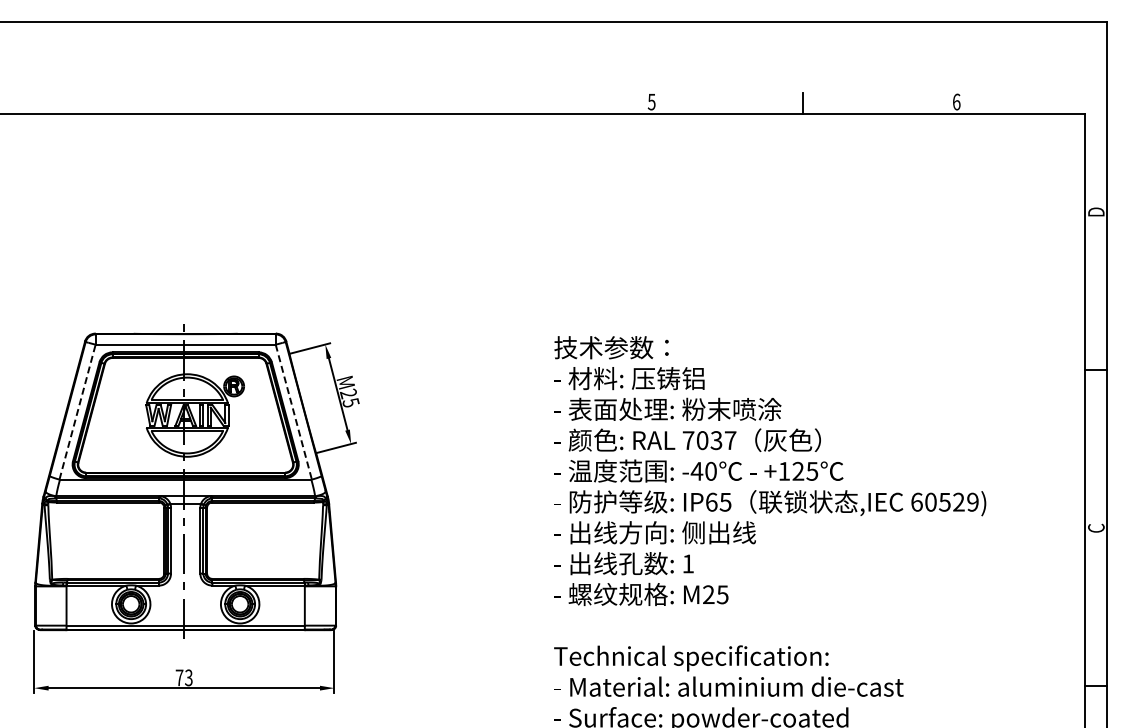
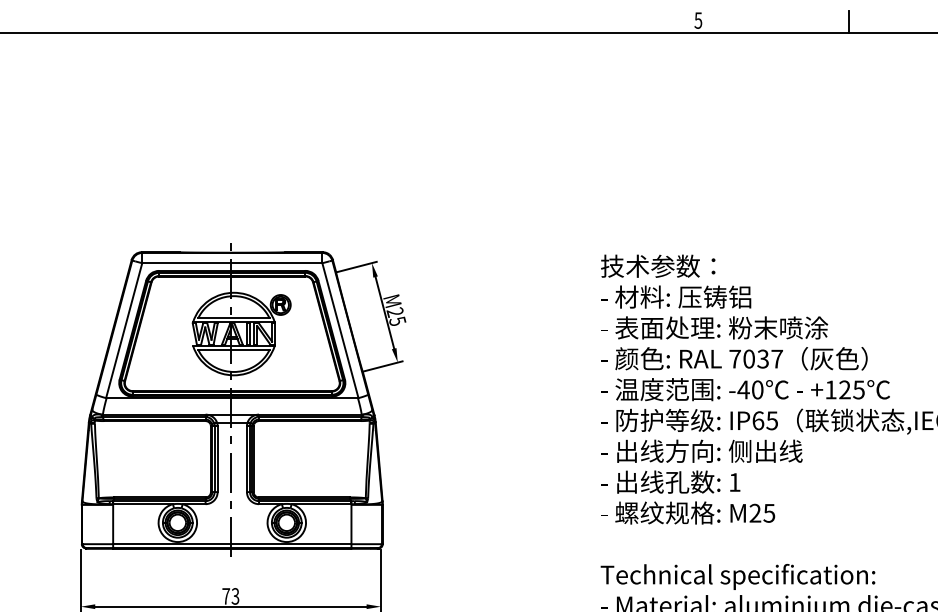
line: (77, 412) -> (124, 331), dashed -> solid
line: (293, 412) -> (340, 331), dashed -> solid

